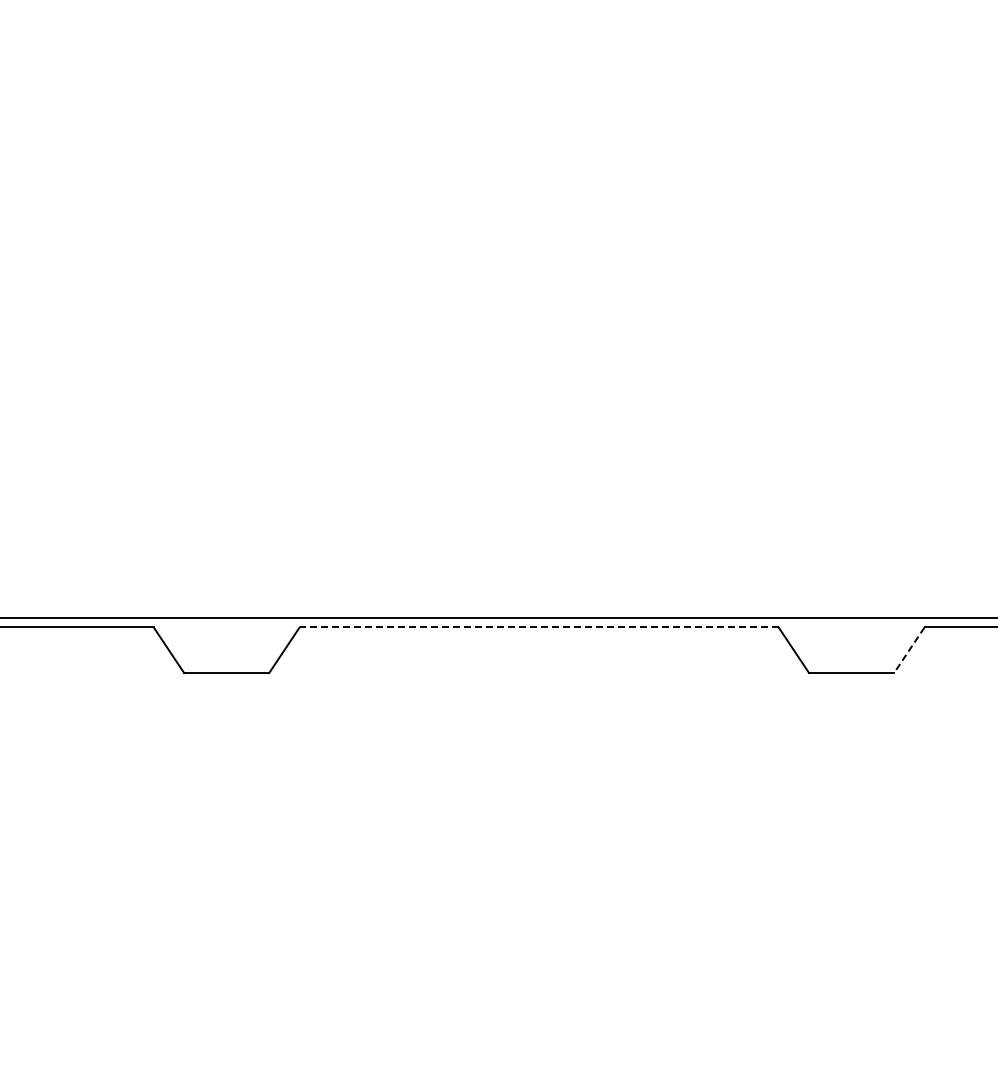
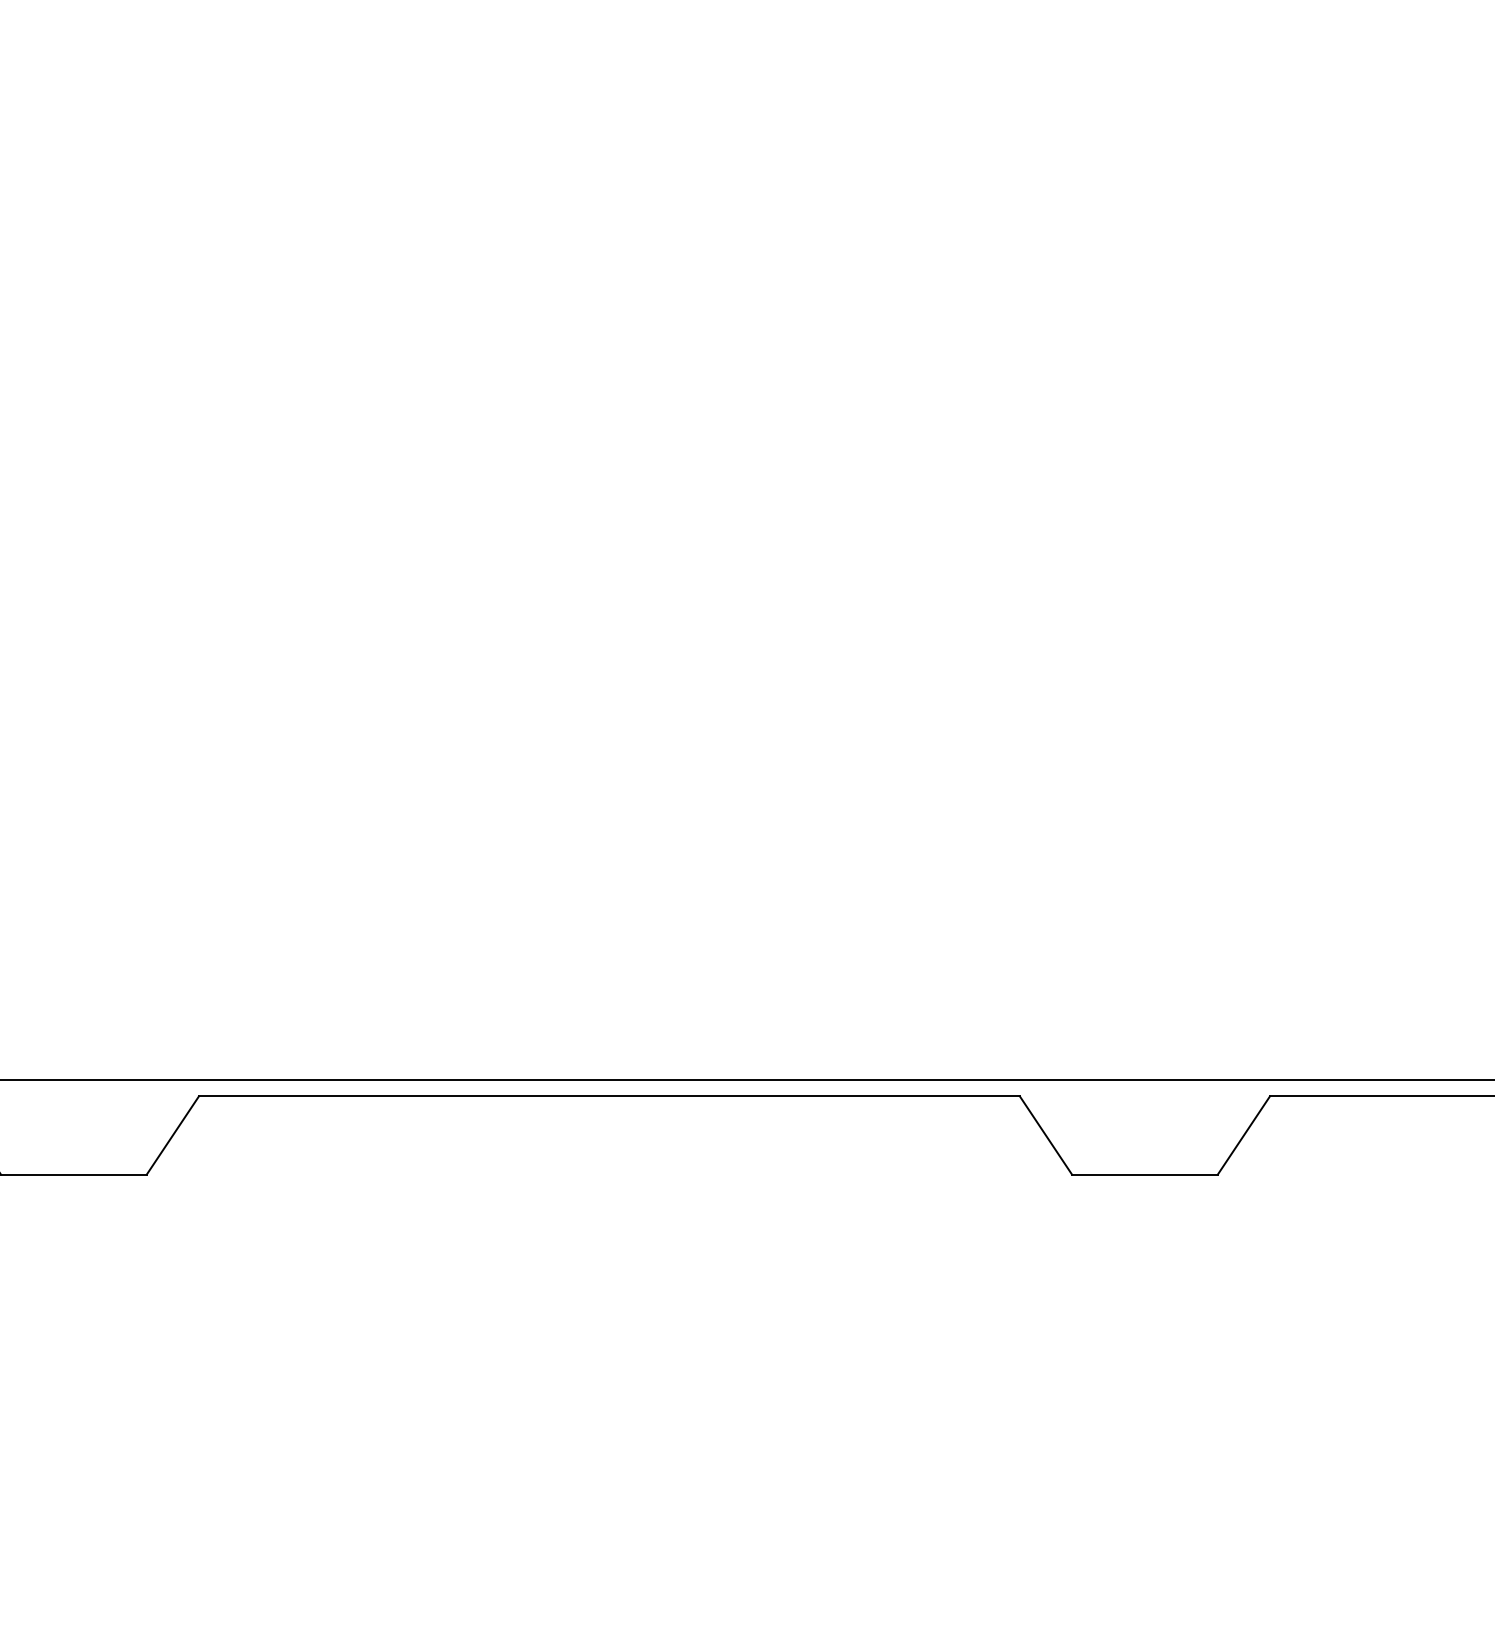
line: (539, 627) -> (610, 1096), dashed -> solid
line: (909, 650) -> (1244, 1135), dashed -> solid

